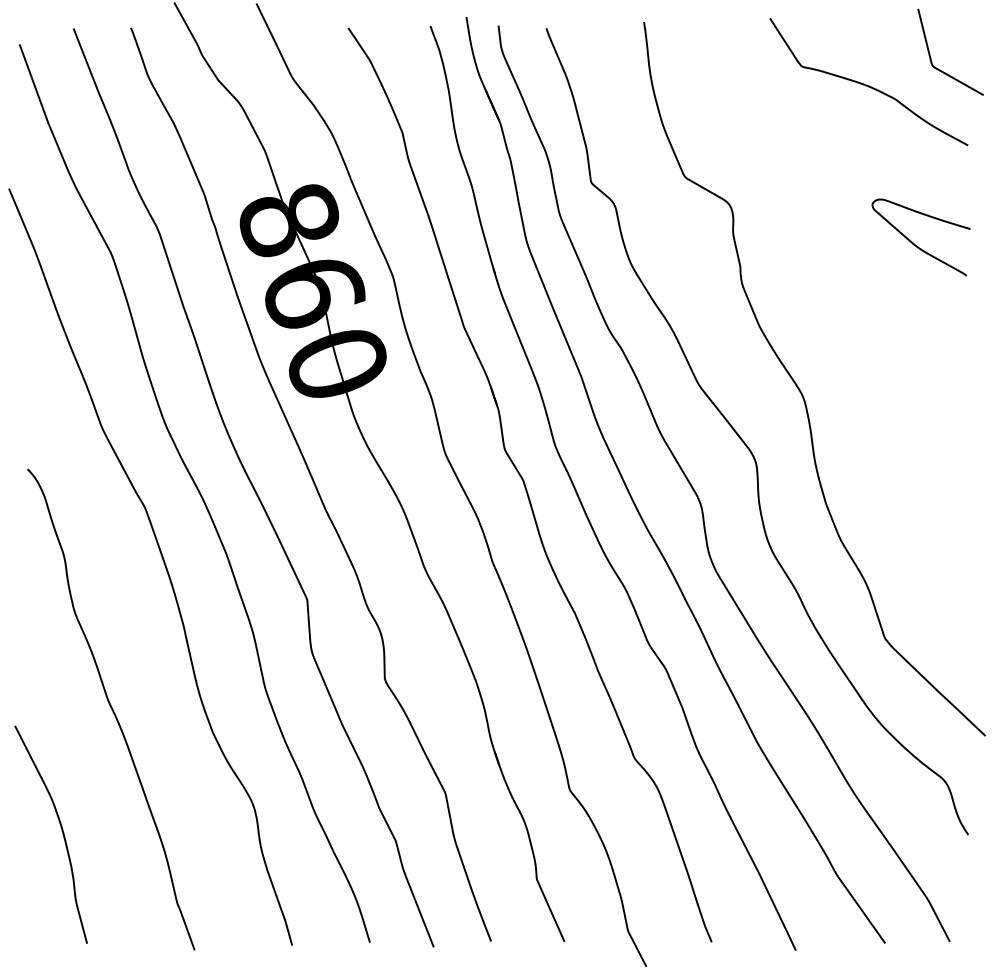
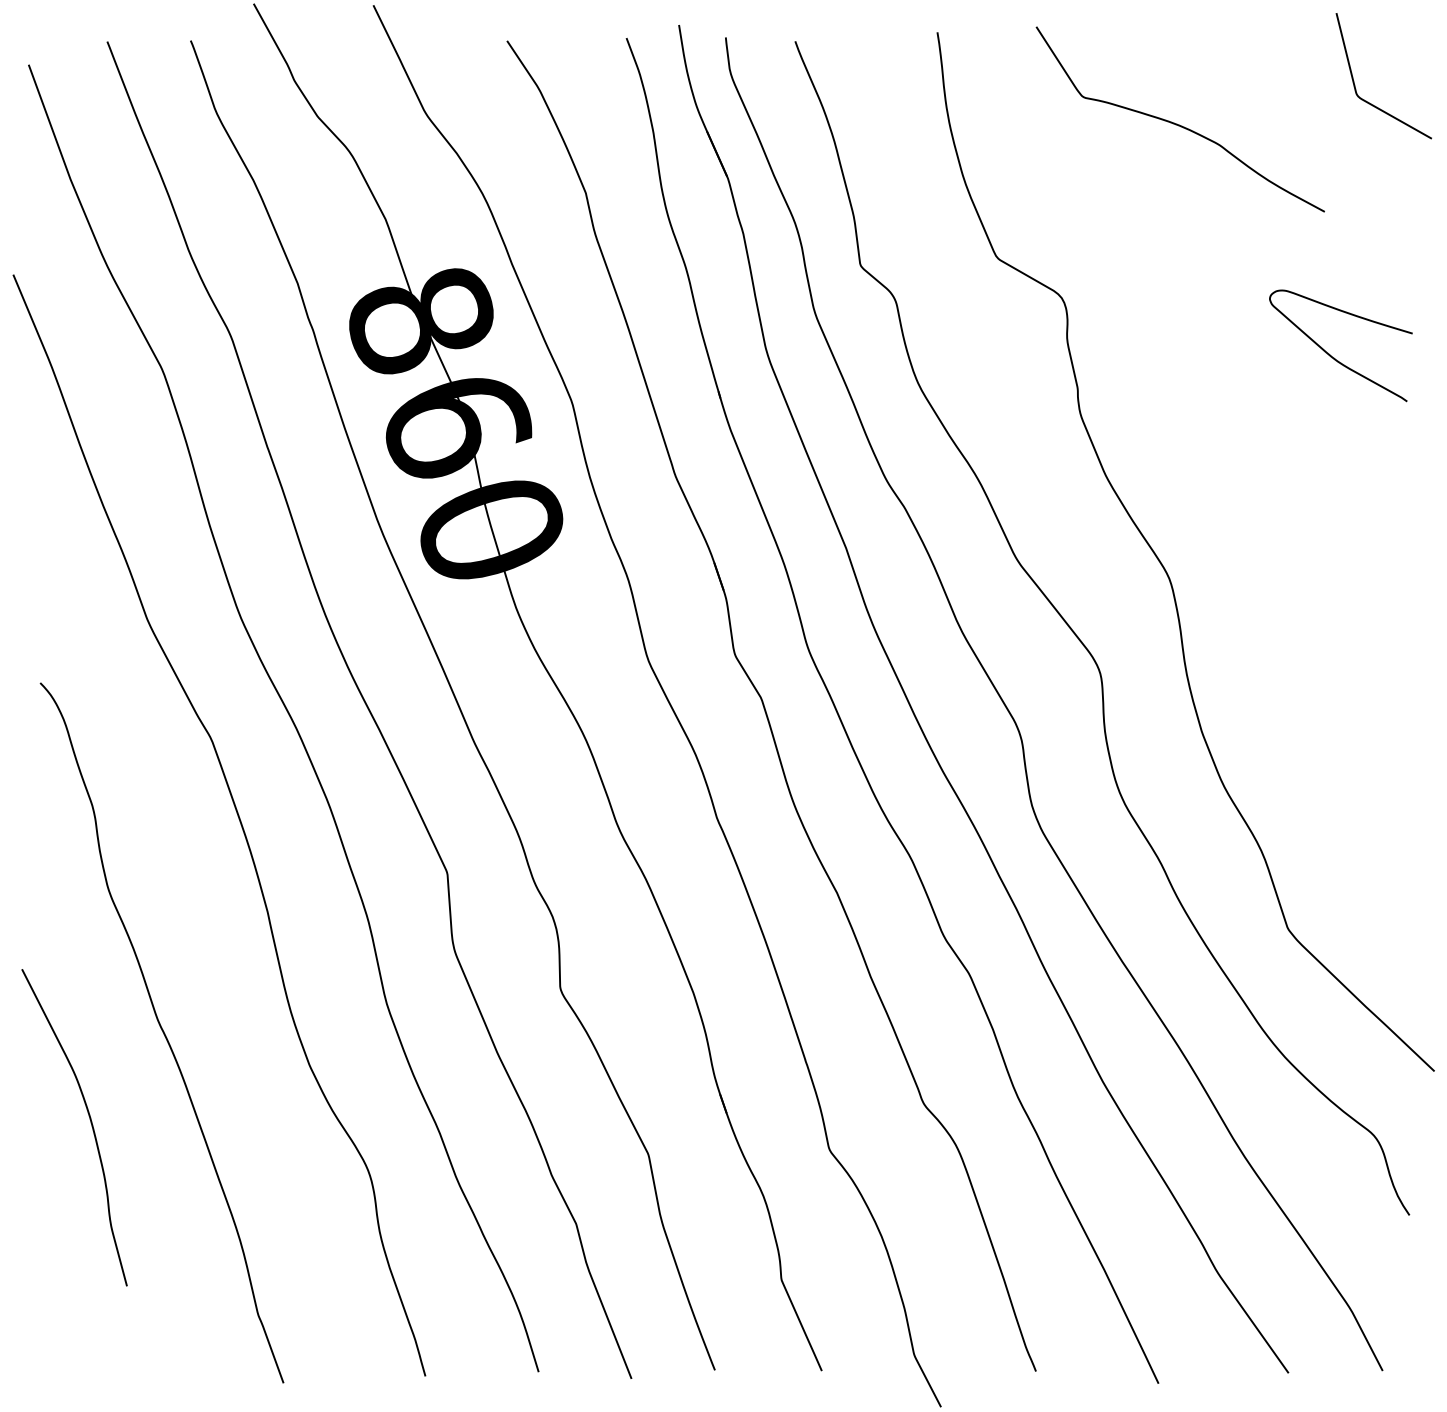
curve: (866, 84) -> (1176, 123), moved
curve: (61, 831) -> (89, 1122), moved

